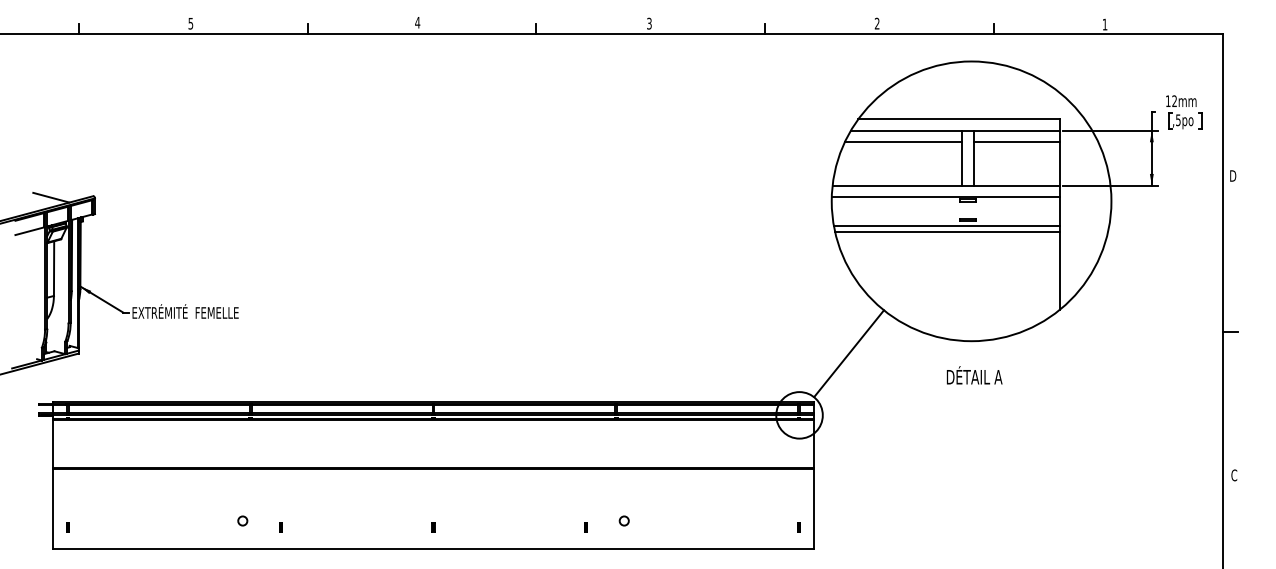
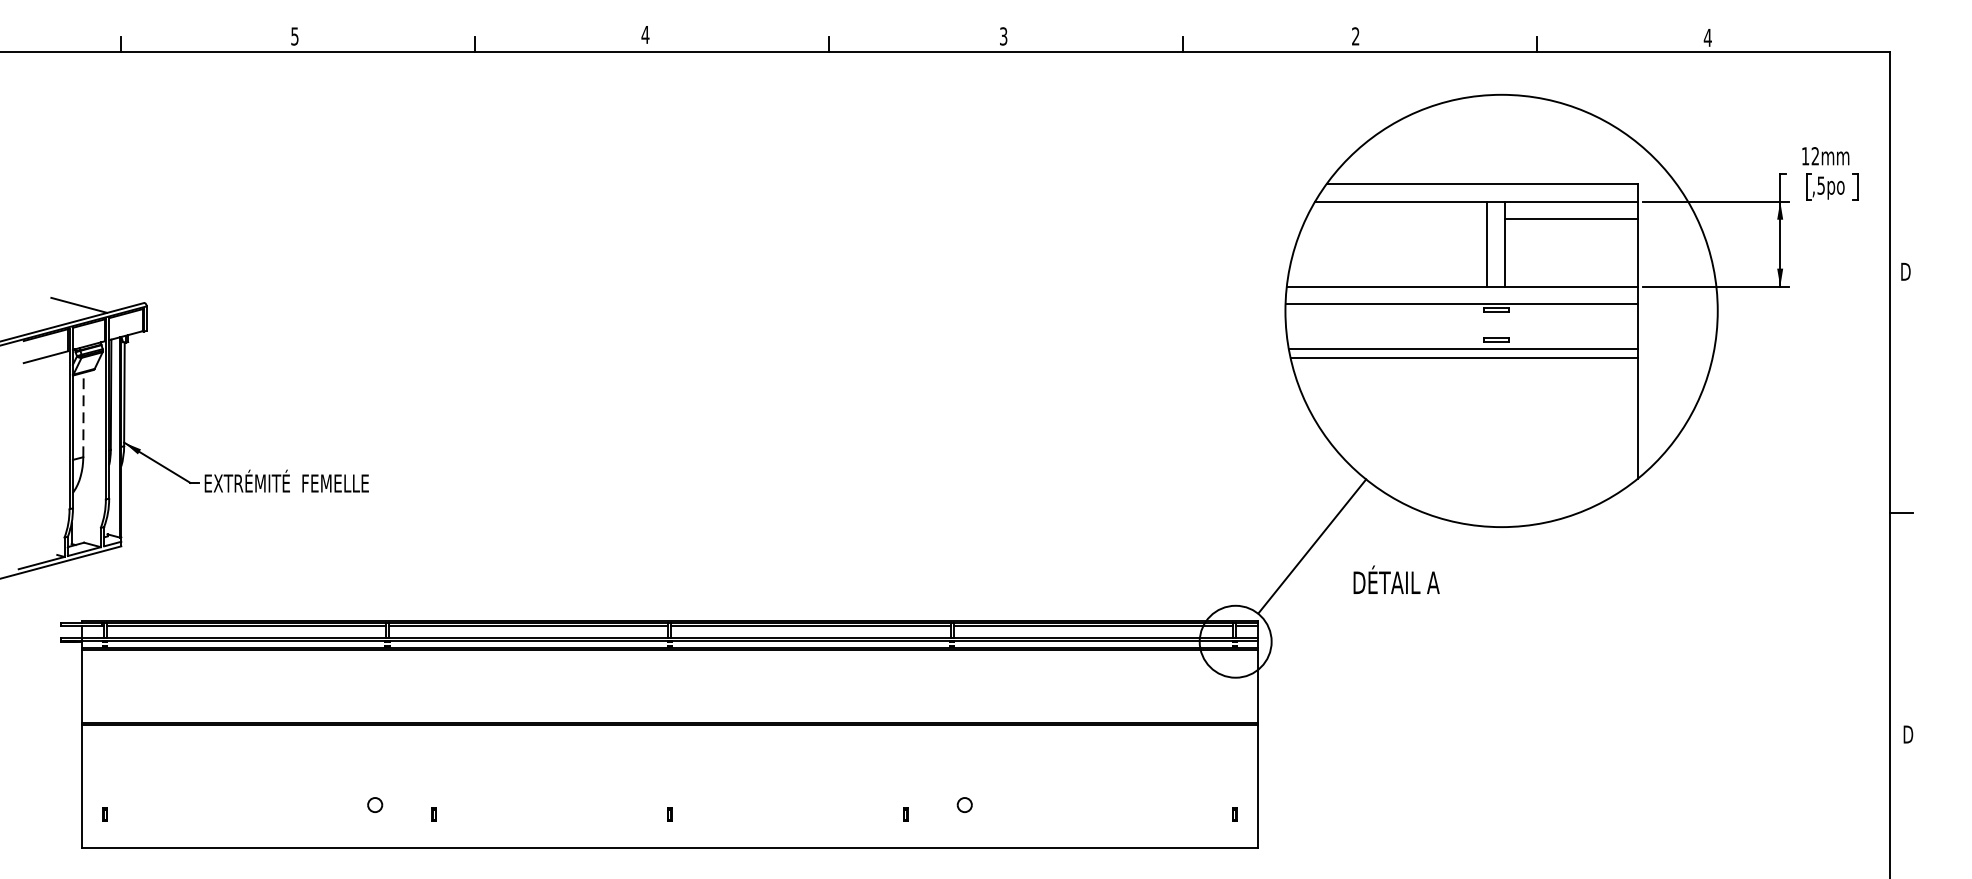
text: (1104, 24) -> (1707, 37), 1 -> 4
line: (903, 142) -> (1396, 220), removed
line: (54, 268) -> (84, 414), solid -> dashed
text: (974, 375) -> (1396, 580), moved
text: (1234, 475) -> (1907, 734), C -> D

